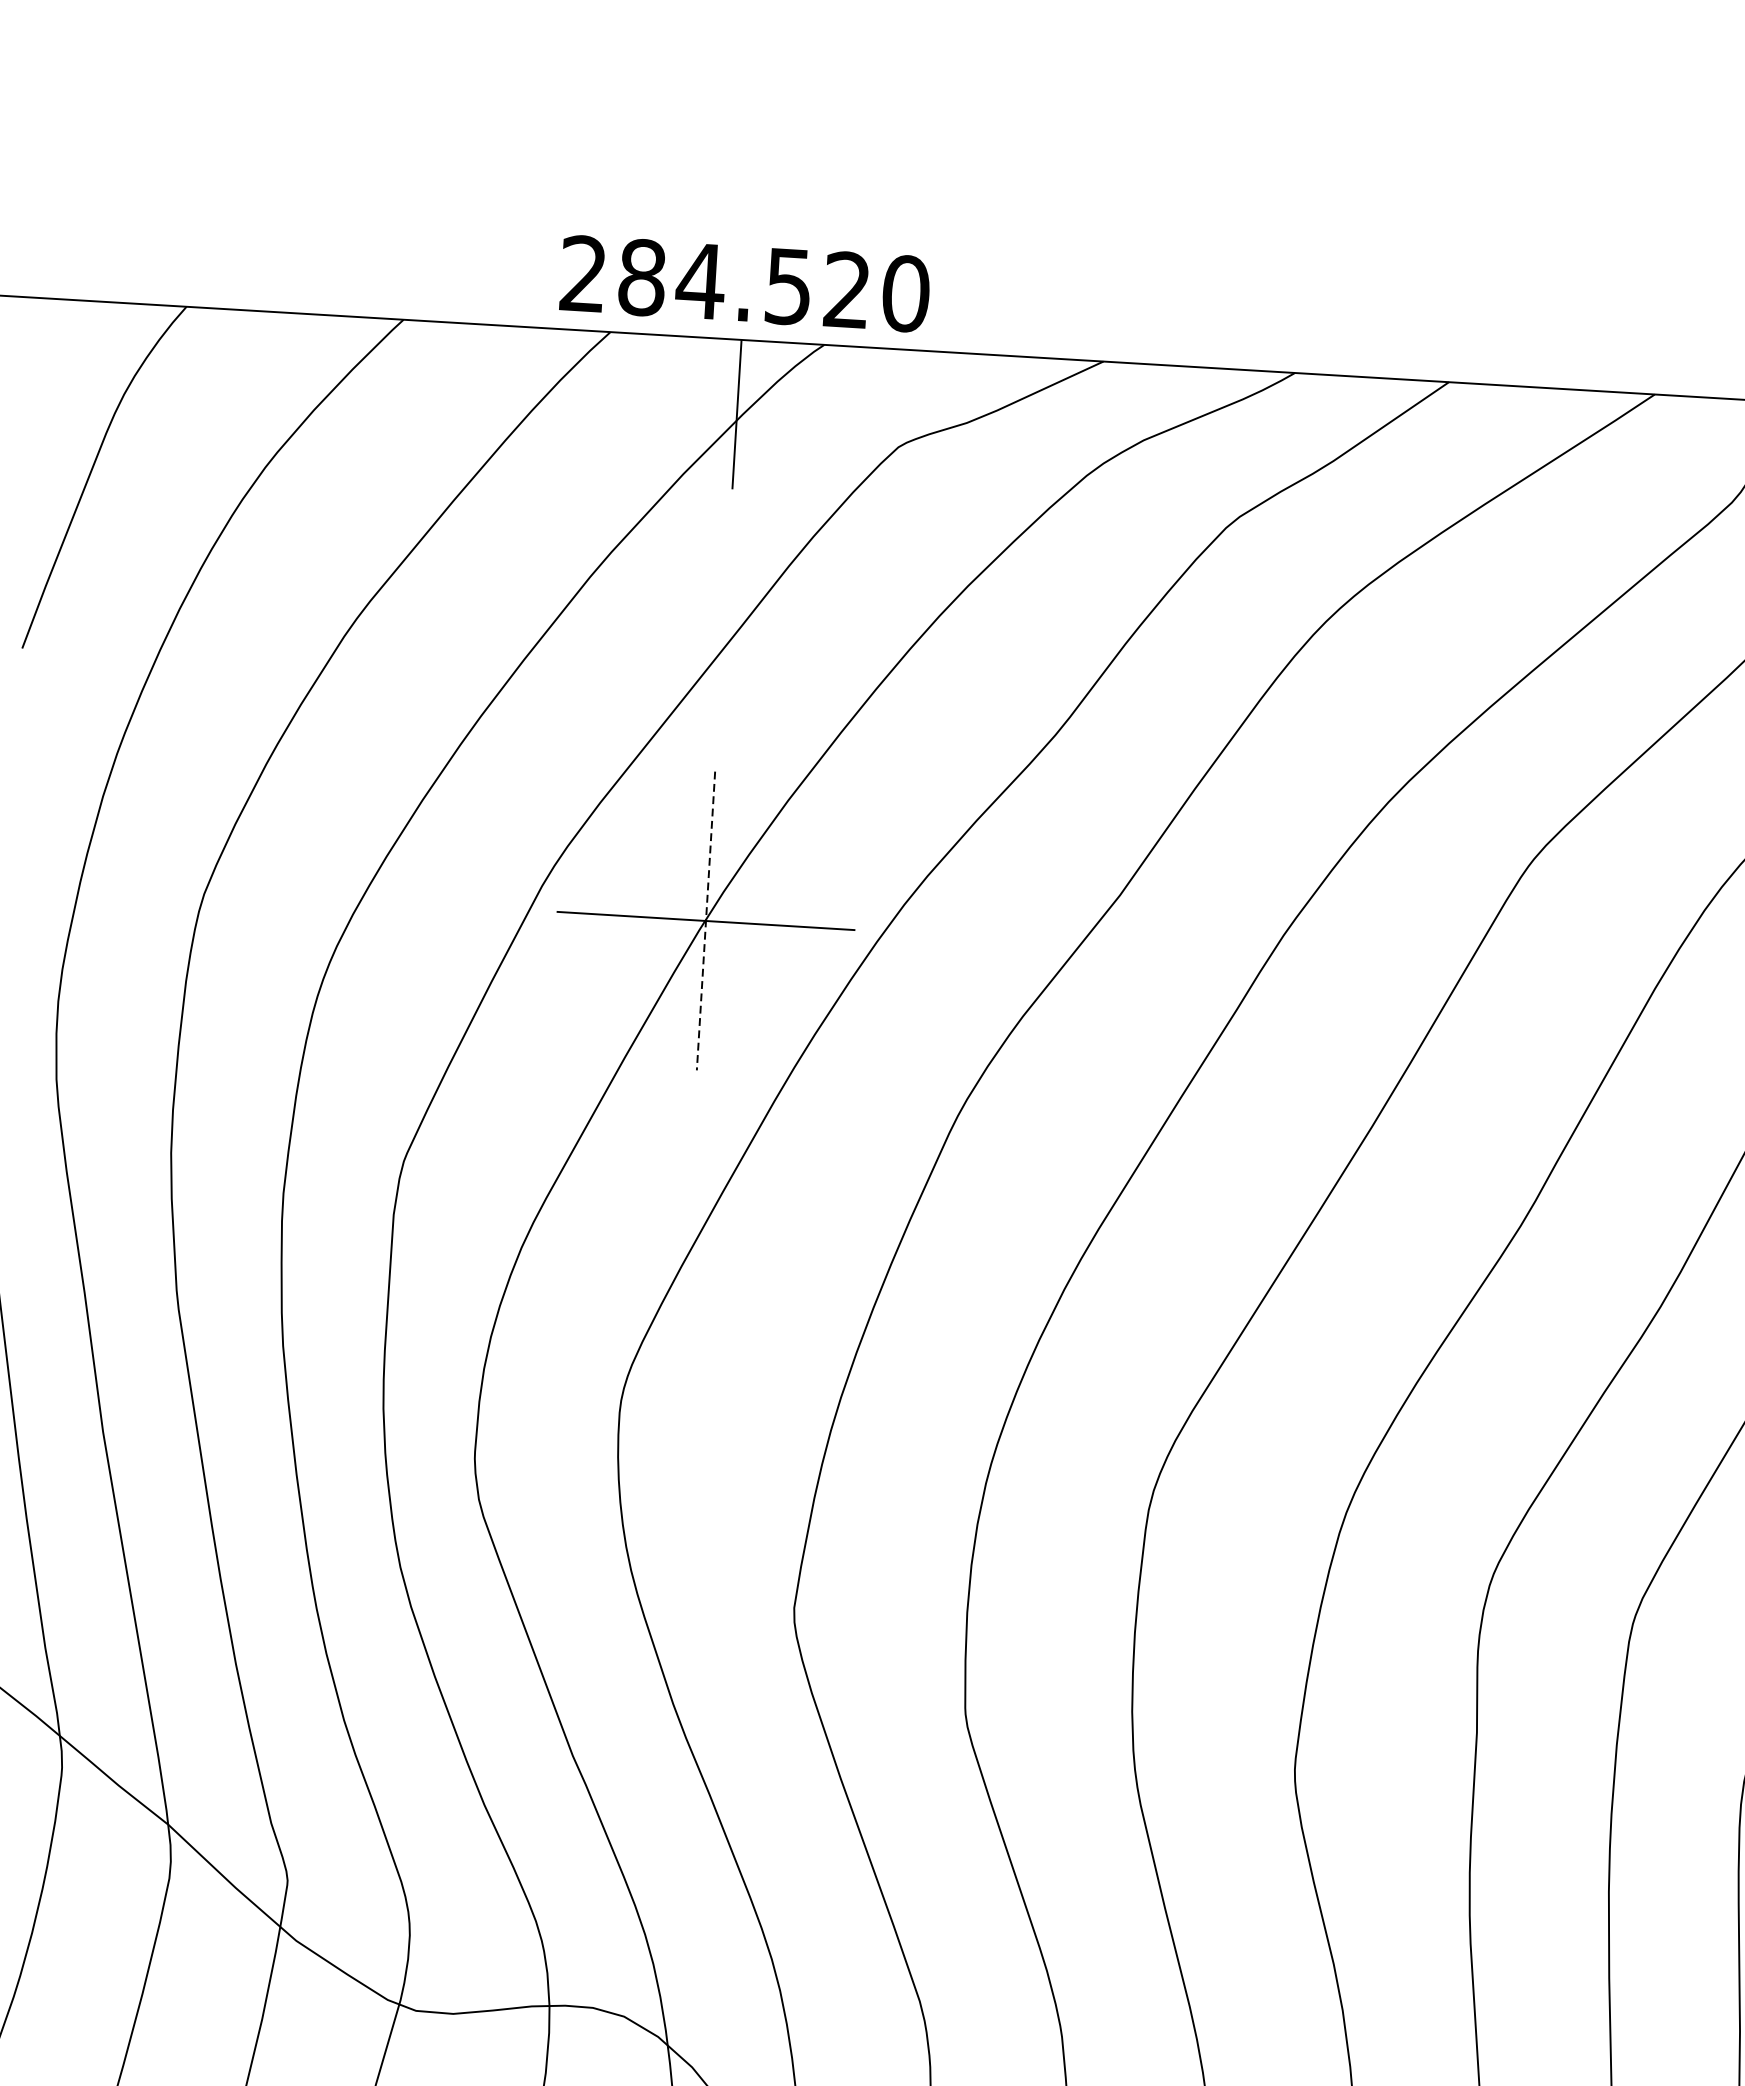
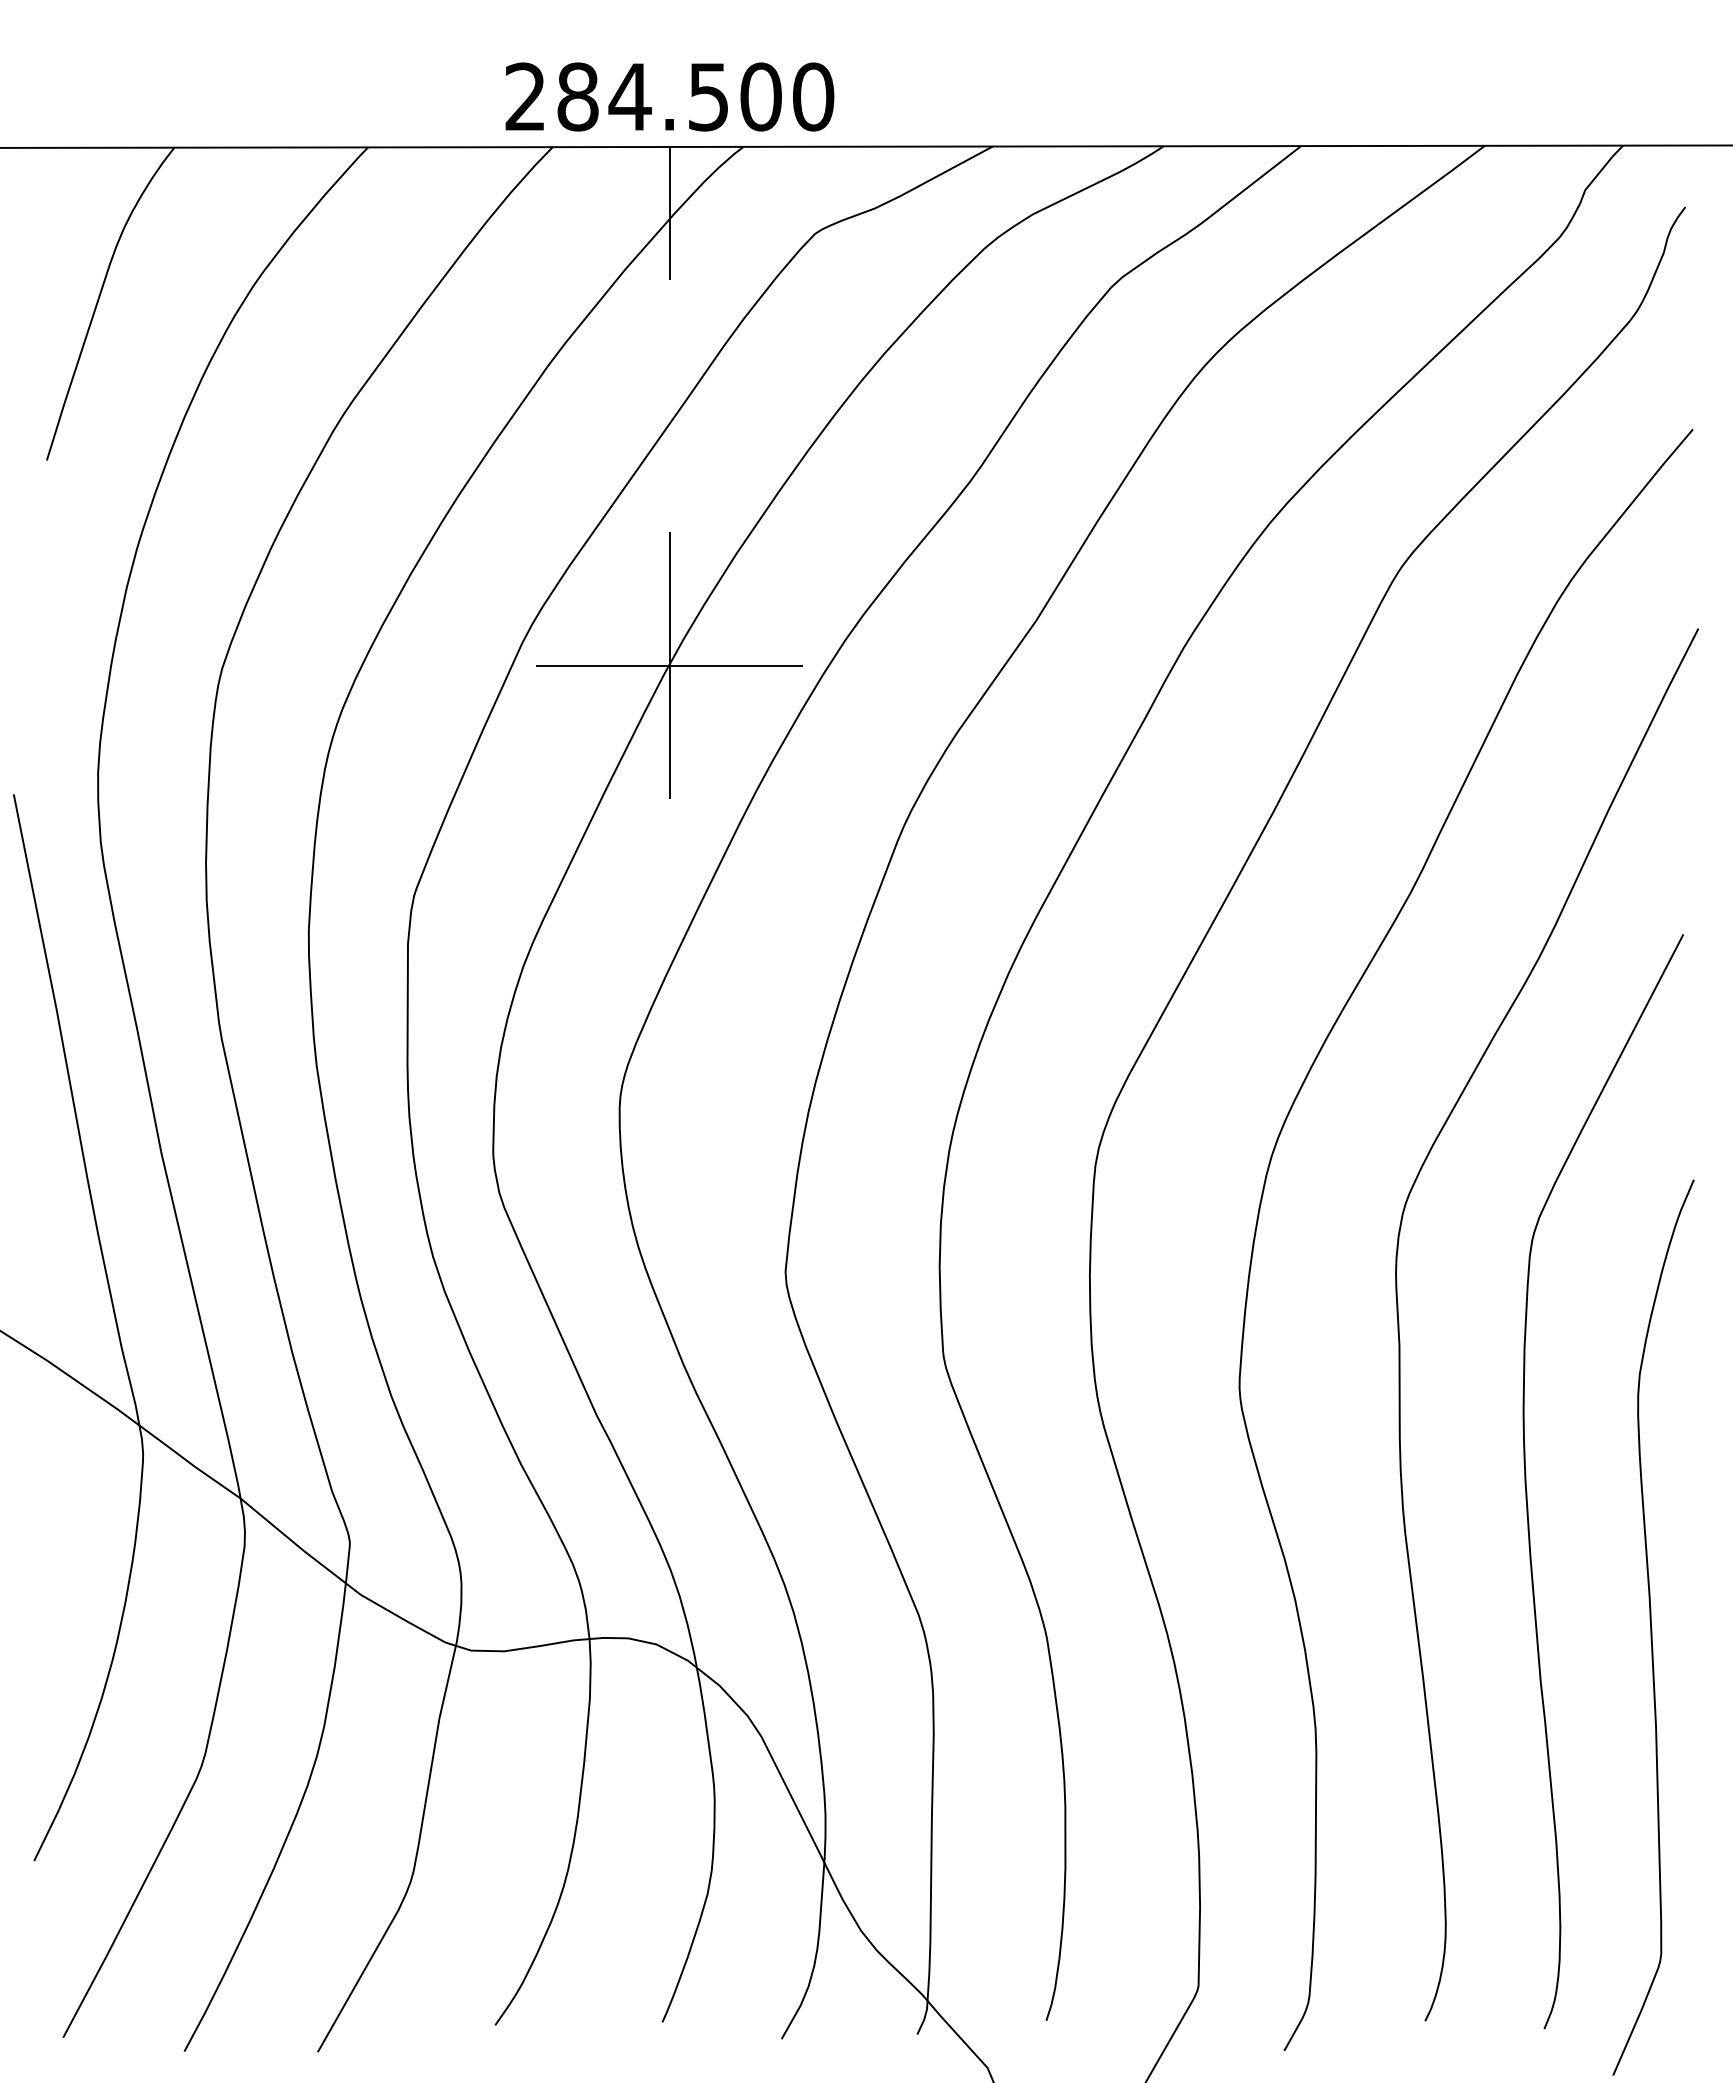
text: (846, 289) -> (760, 96), 284.520 -> 284.500
line: (705, 921) -> (669, 666), dashed -> solid

